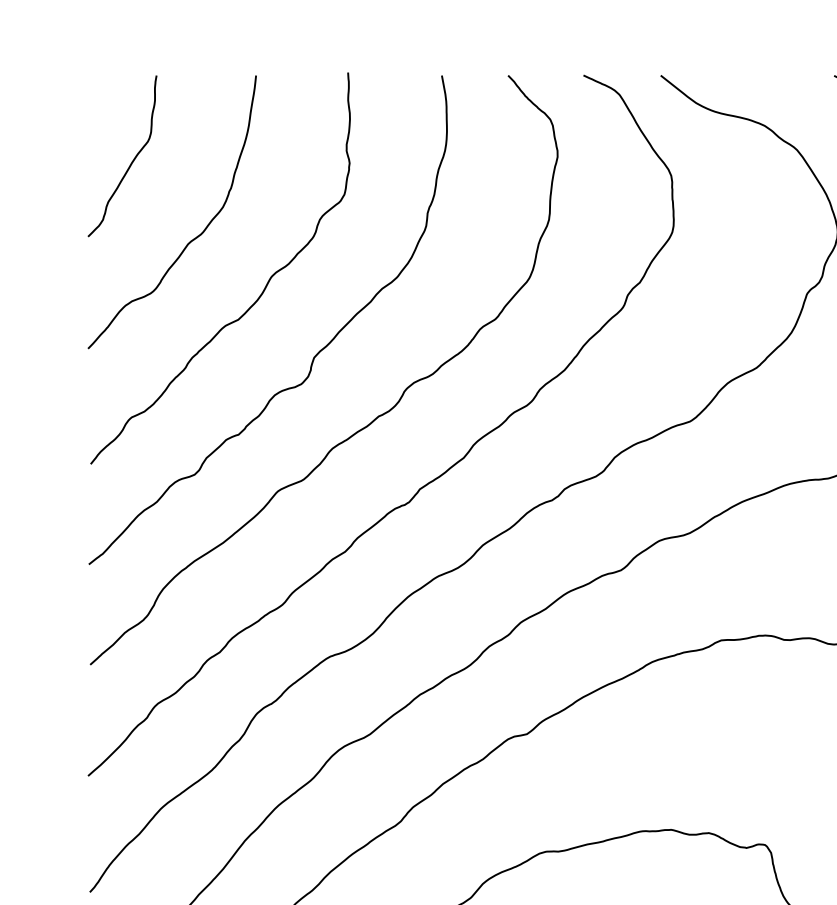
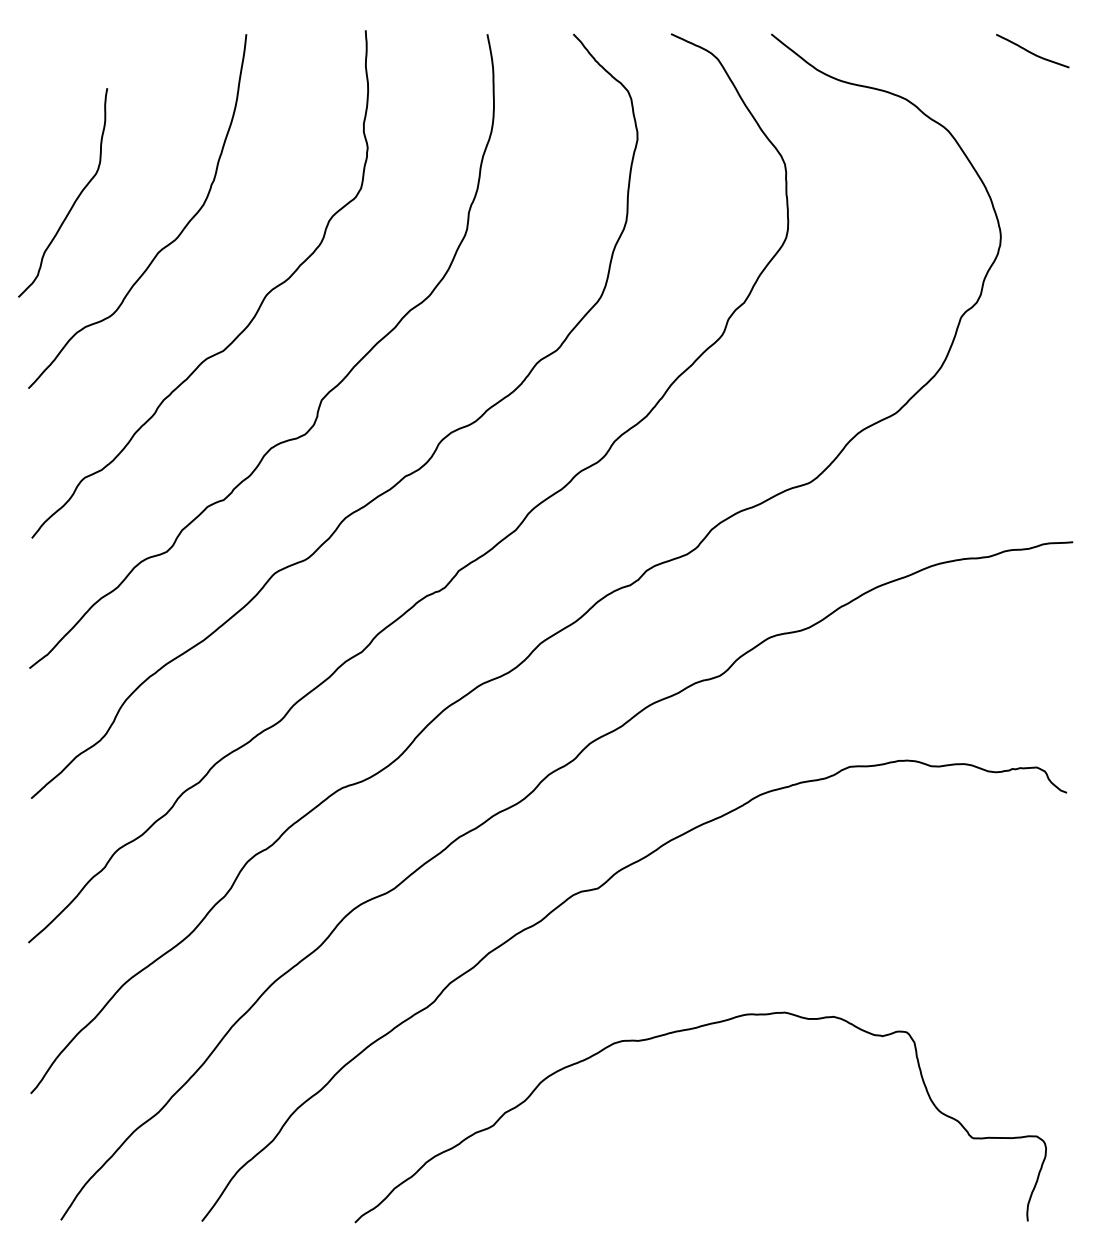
curve: (132, 161) -> (75, 199), moved

